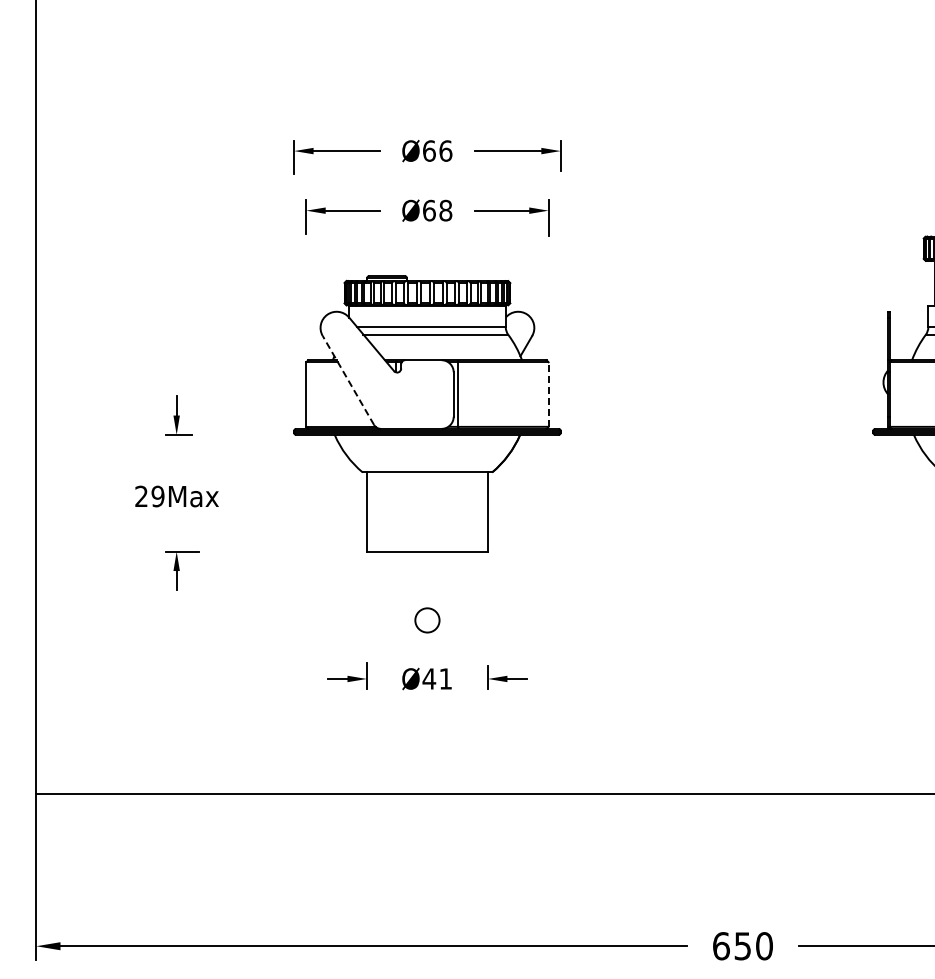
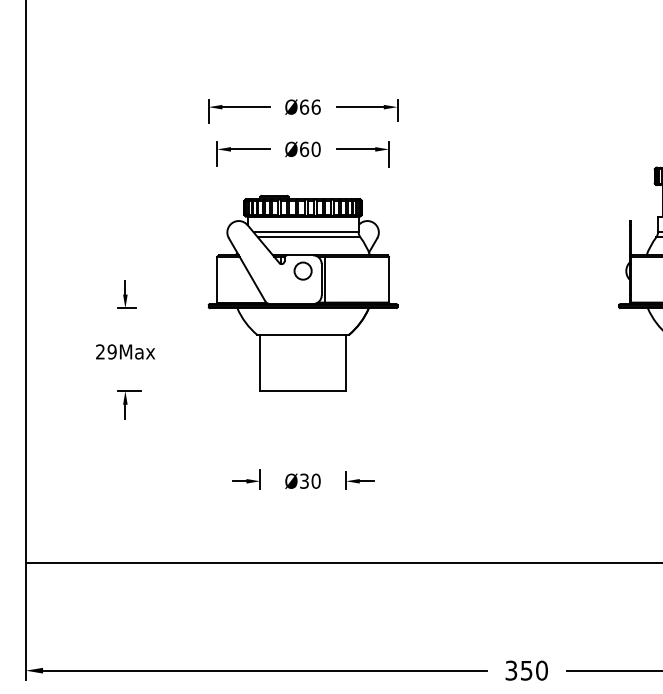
text: (445, 210) -> (315, 149), Ø68 -> Ø60
line: (348, 379) -> (247, 269), dashed -> solid
line: (548, 394) -> (388, 279), dashed -> solid
circle: (427, 620) -> (303, 271), moved
text: (437, 678) -> (310, 480), Ø41 -> Ø30
text: (721, 946) -> (511, 670), 650 -> 350

